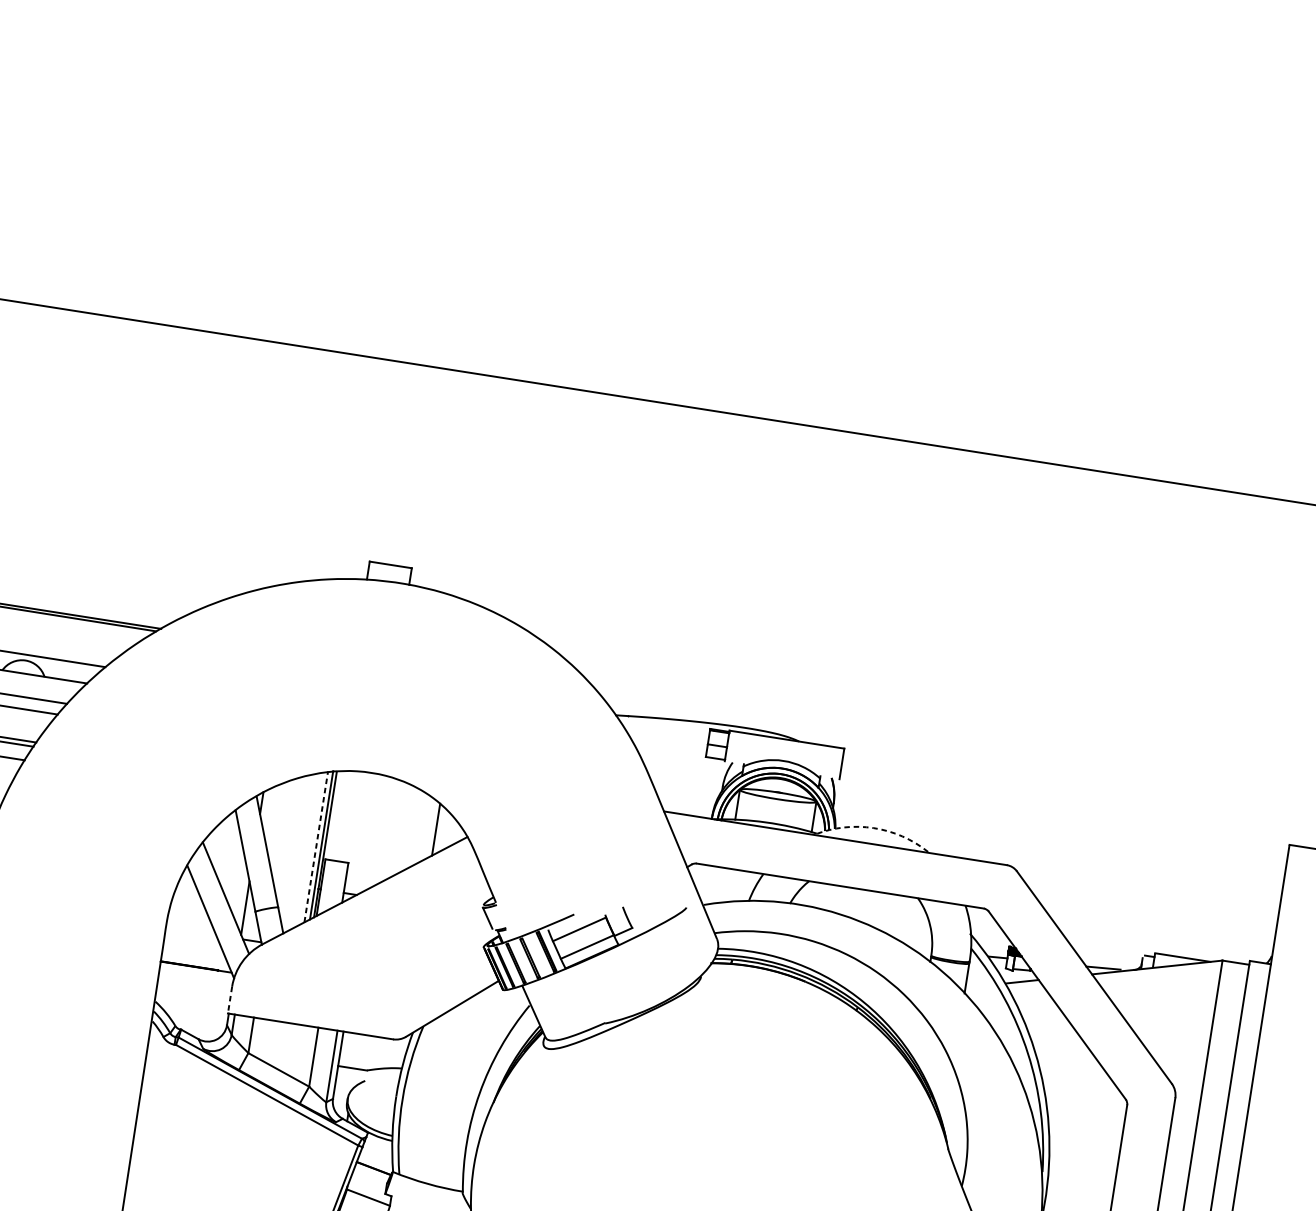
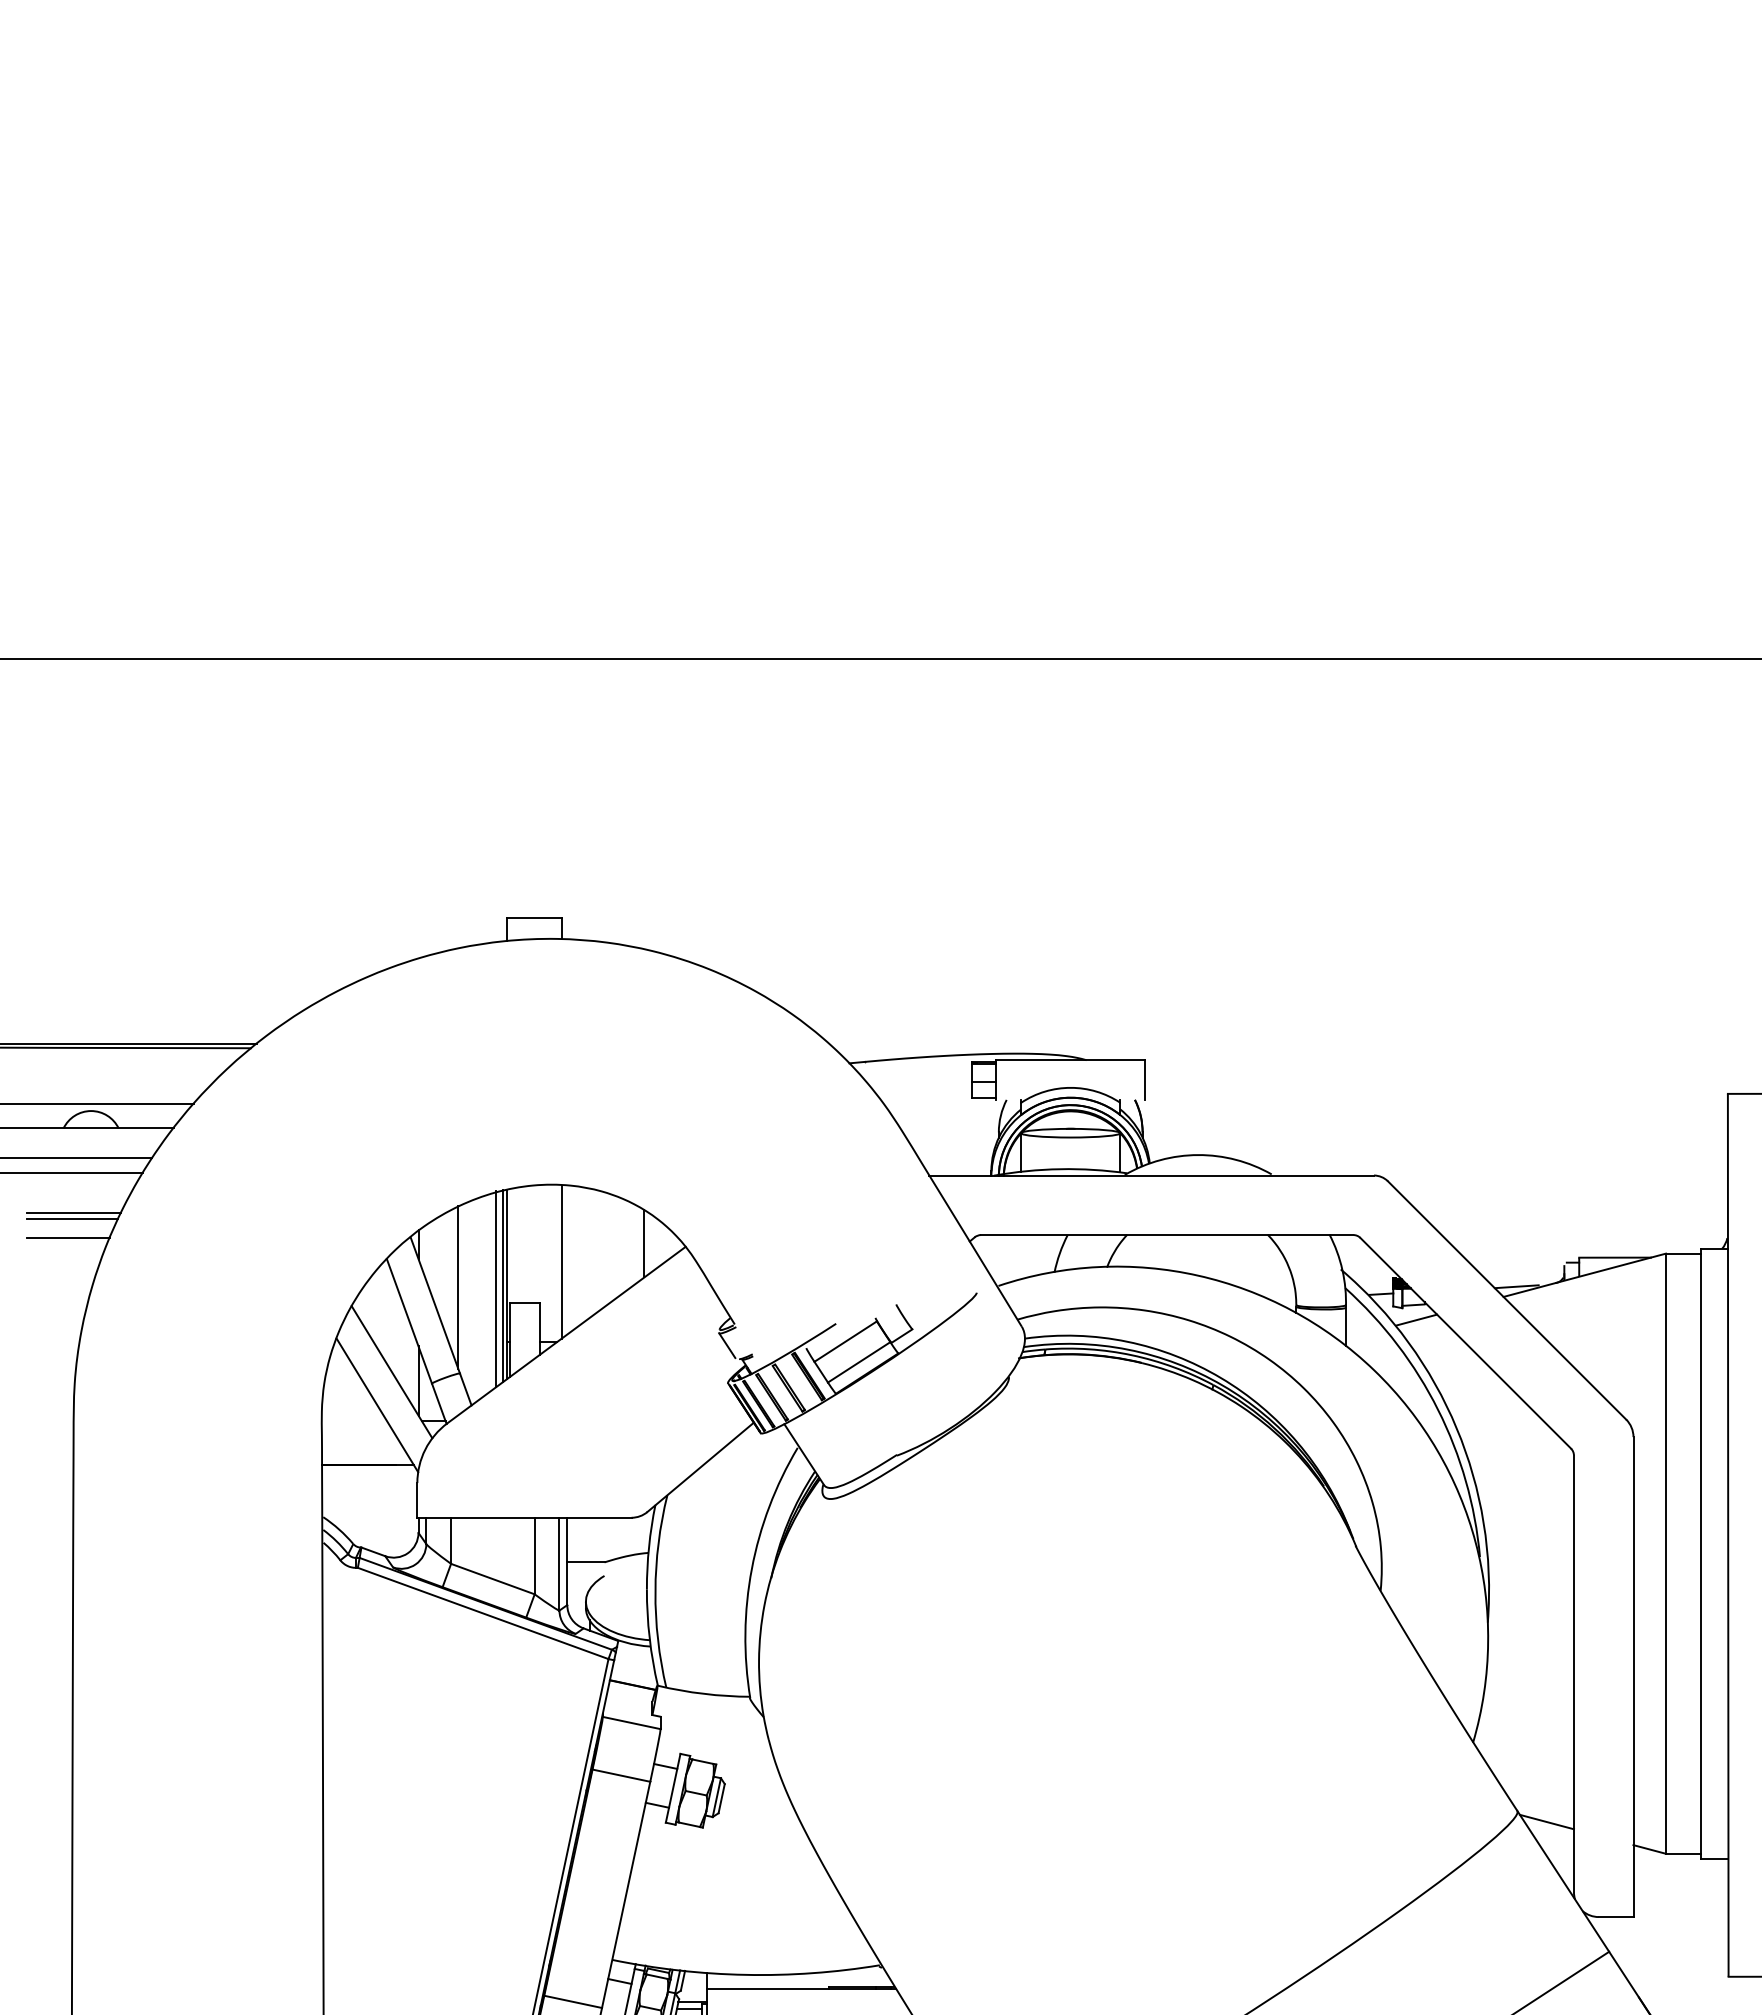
arc: (873, 828) -> (1198, 1155), dashed -> solid
line: (370, 833) -> (561, 1261), added
line: (287, 840) -> (458, 1287), added
line: (316, 847) -> (496, 1289), dashed -> solid
line: (230, 1000) -> (417, 1500), dashed -> solid

